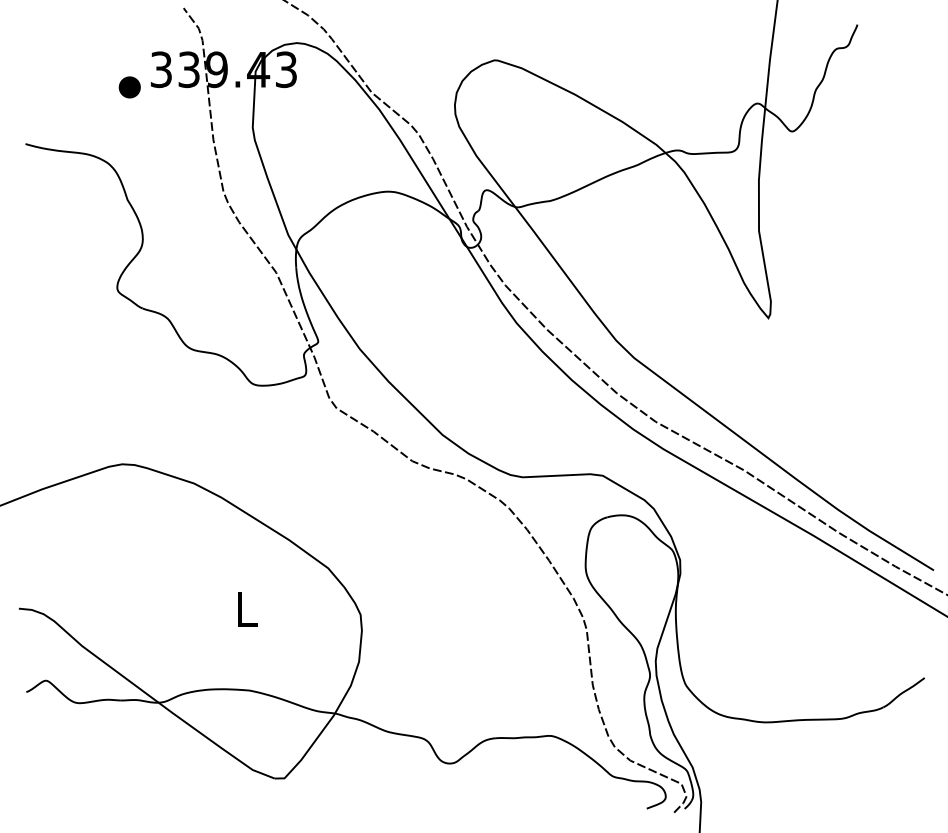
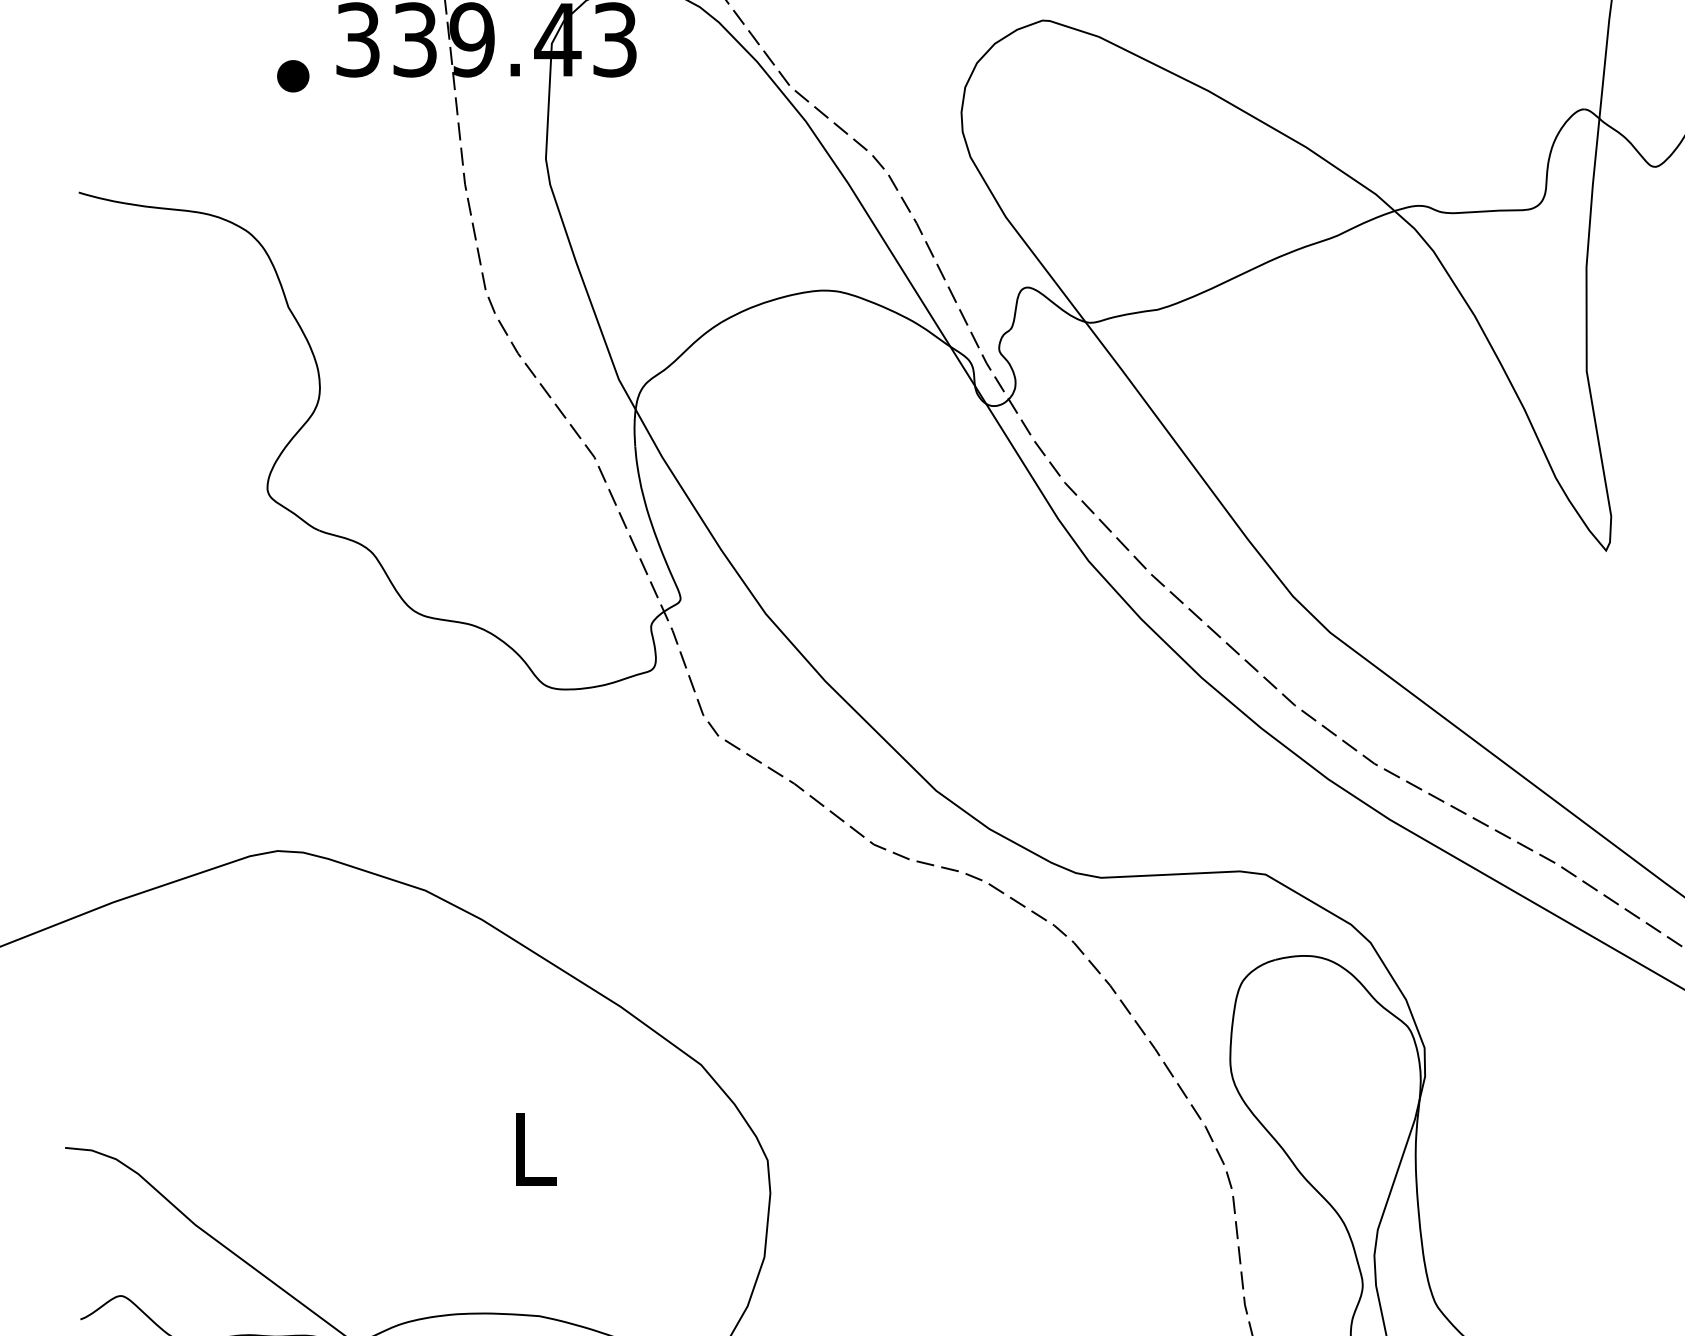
part: (129, 87) -> (292, 76), size x0.71

